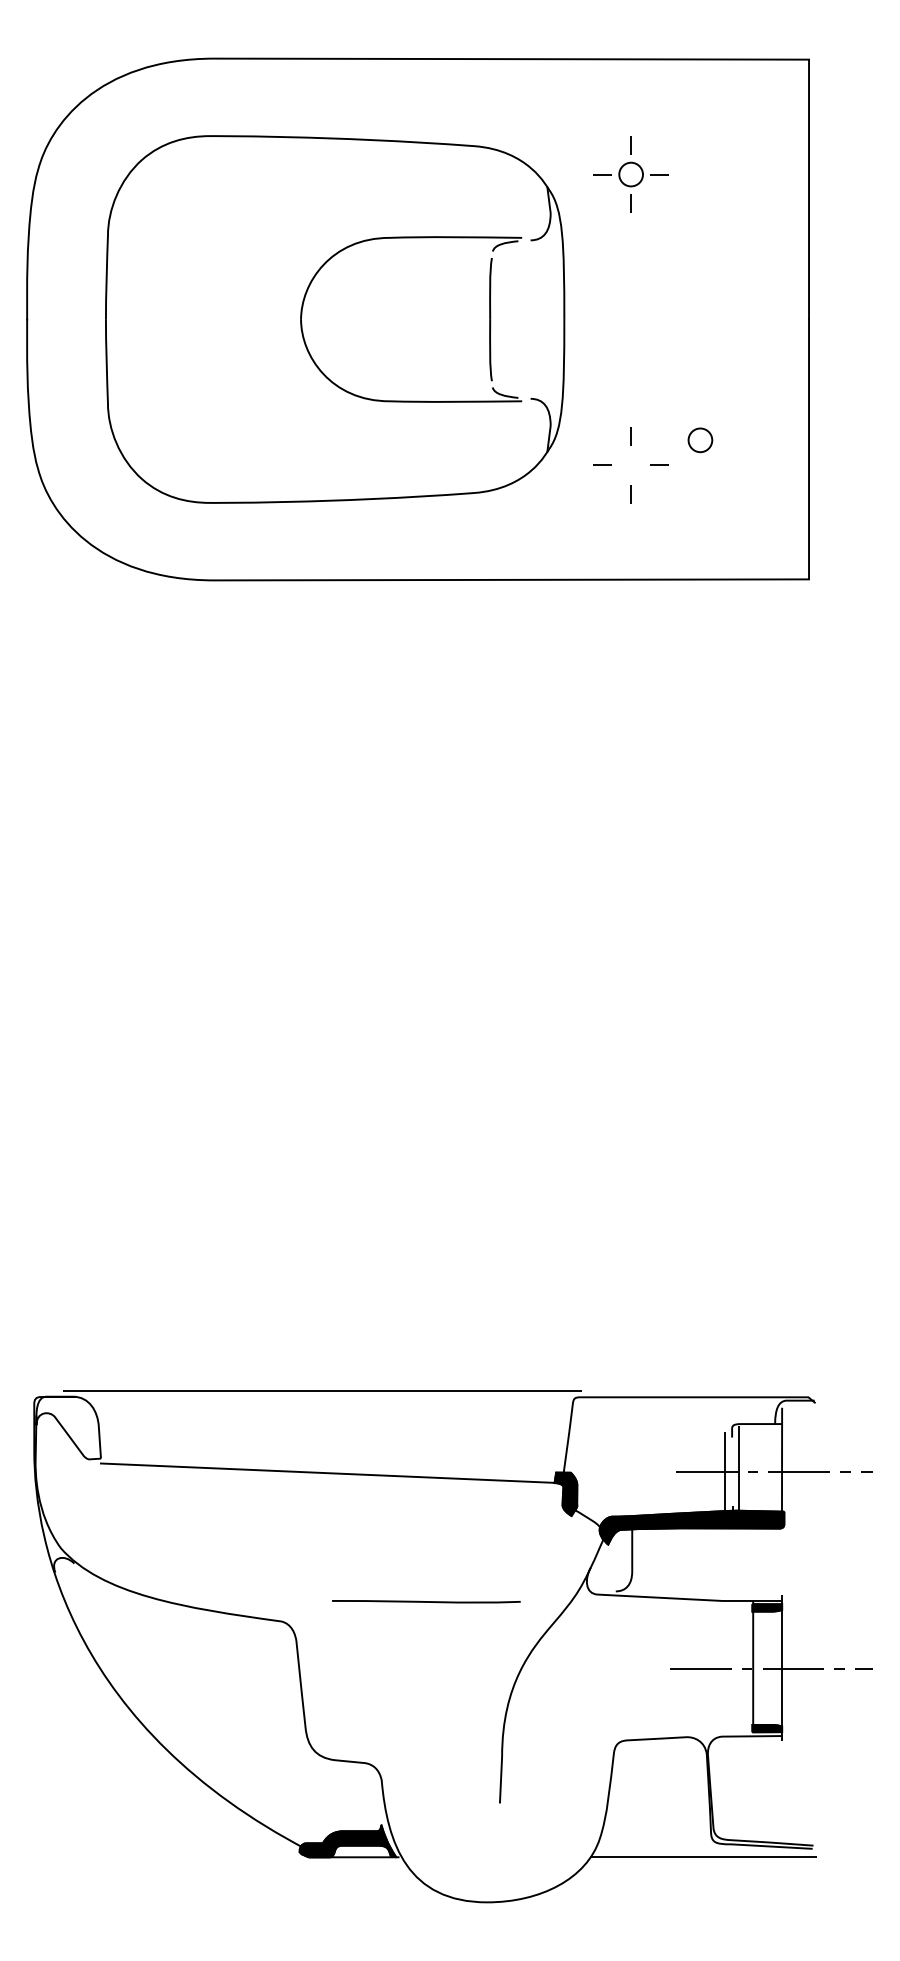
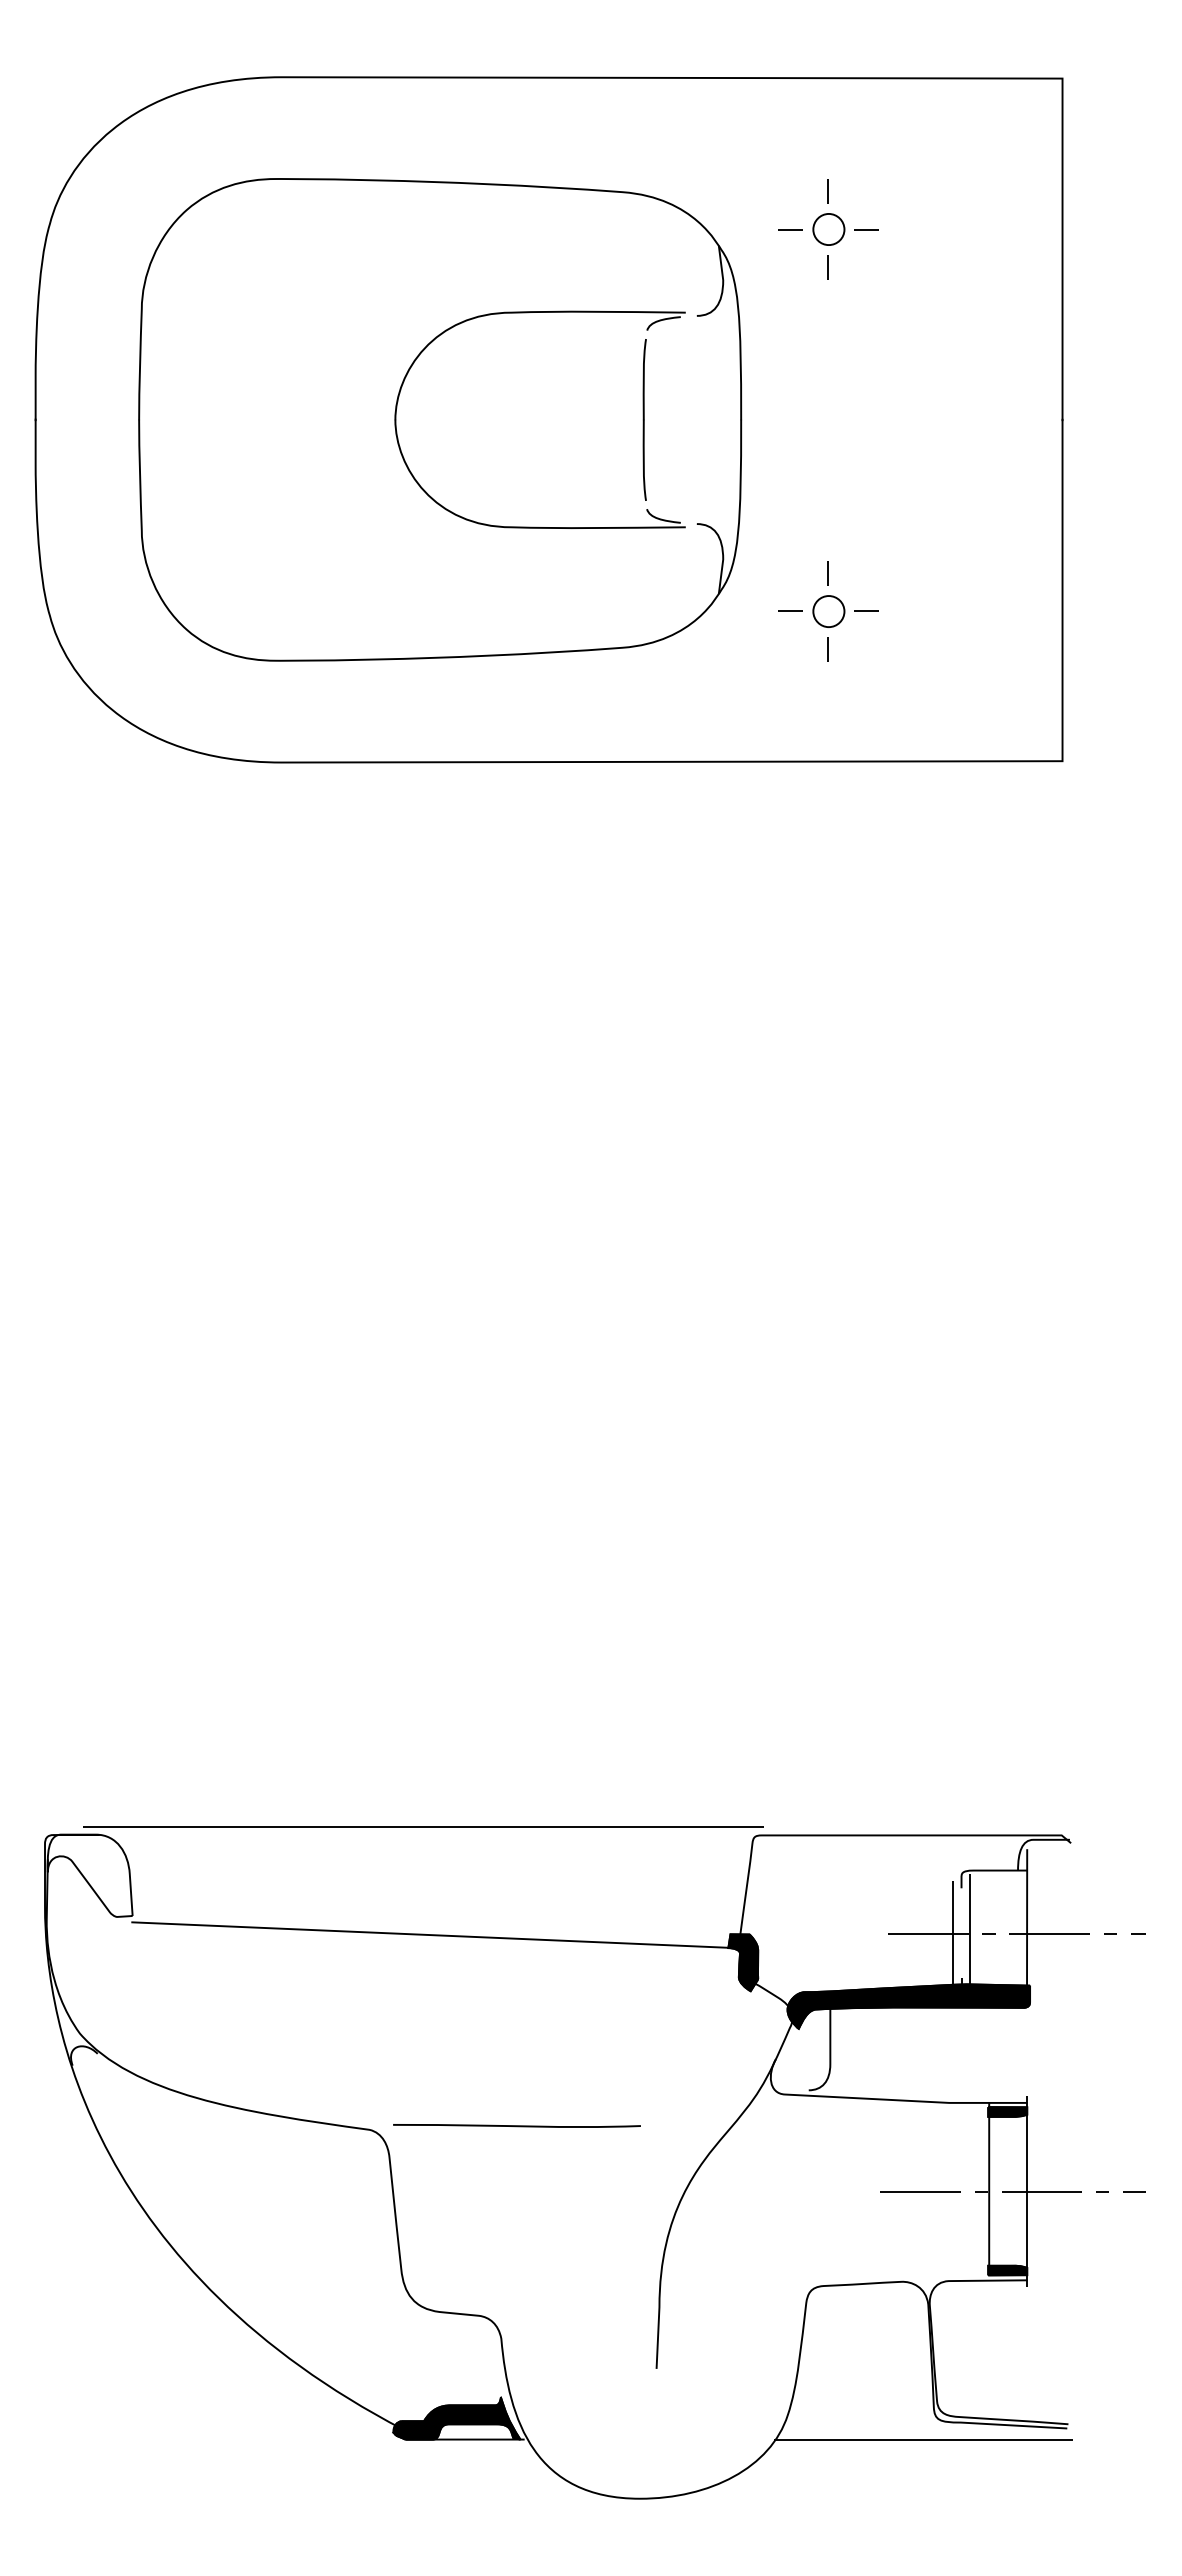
part: (700, 440) -> (828, 611), moved
part: (426, 1601) -> (516, 2125), moved

